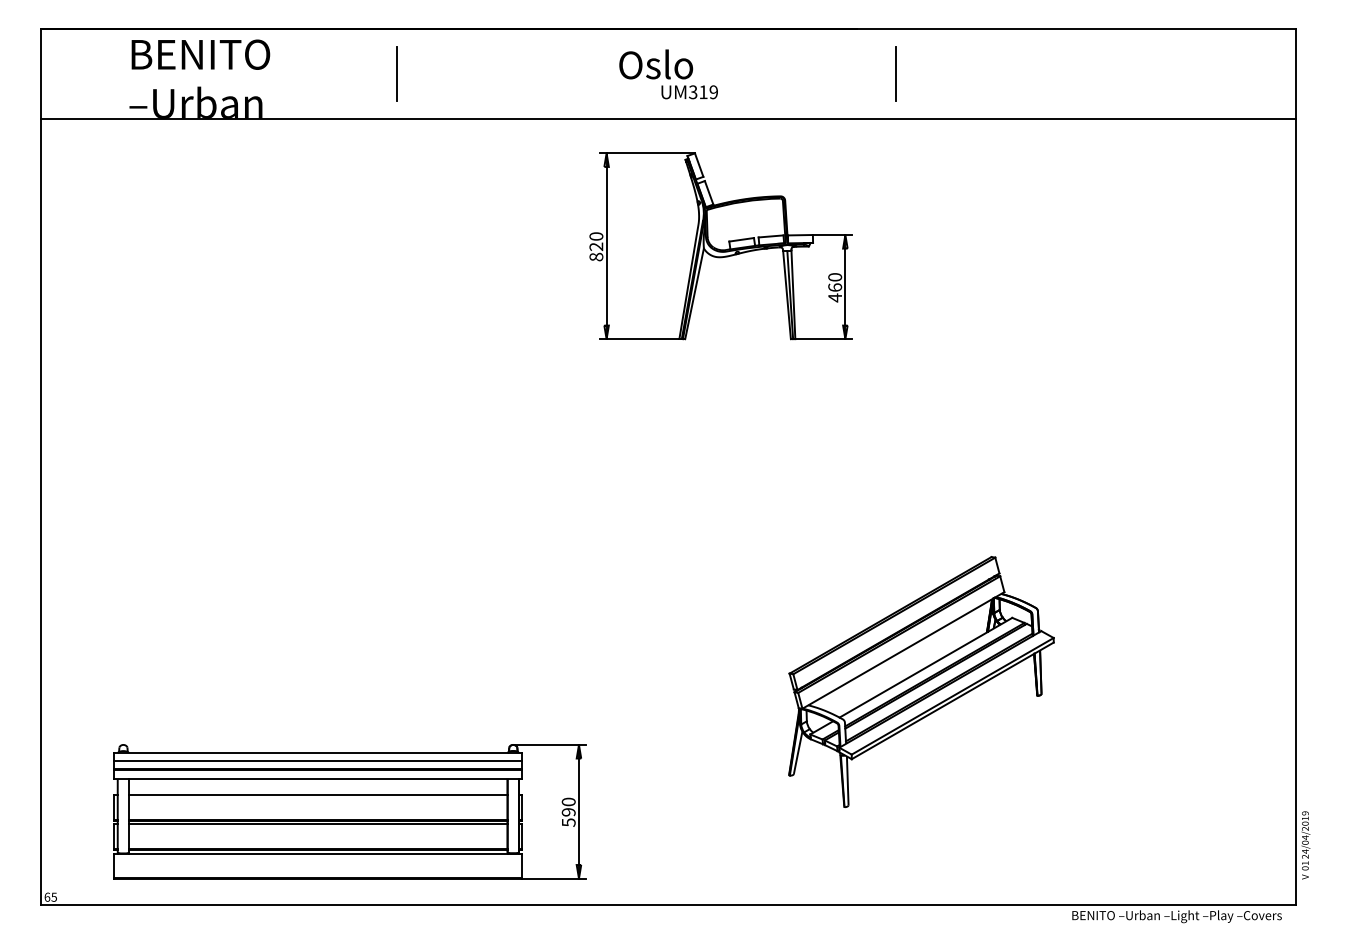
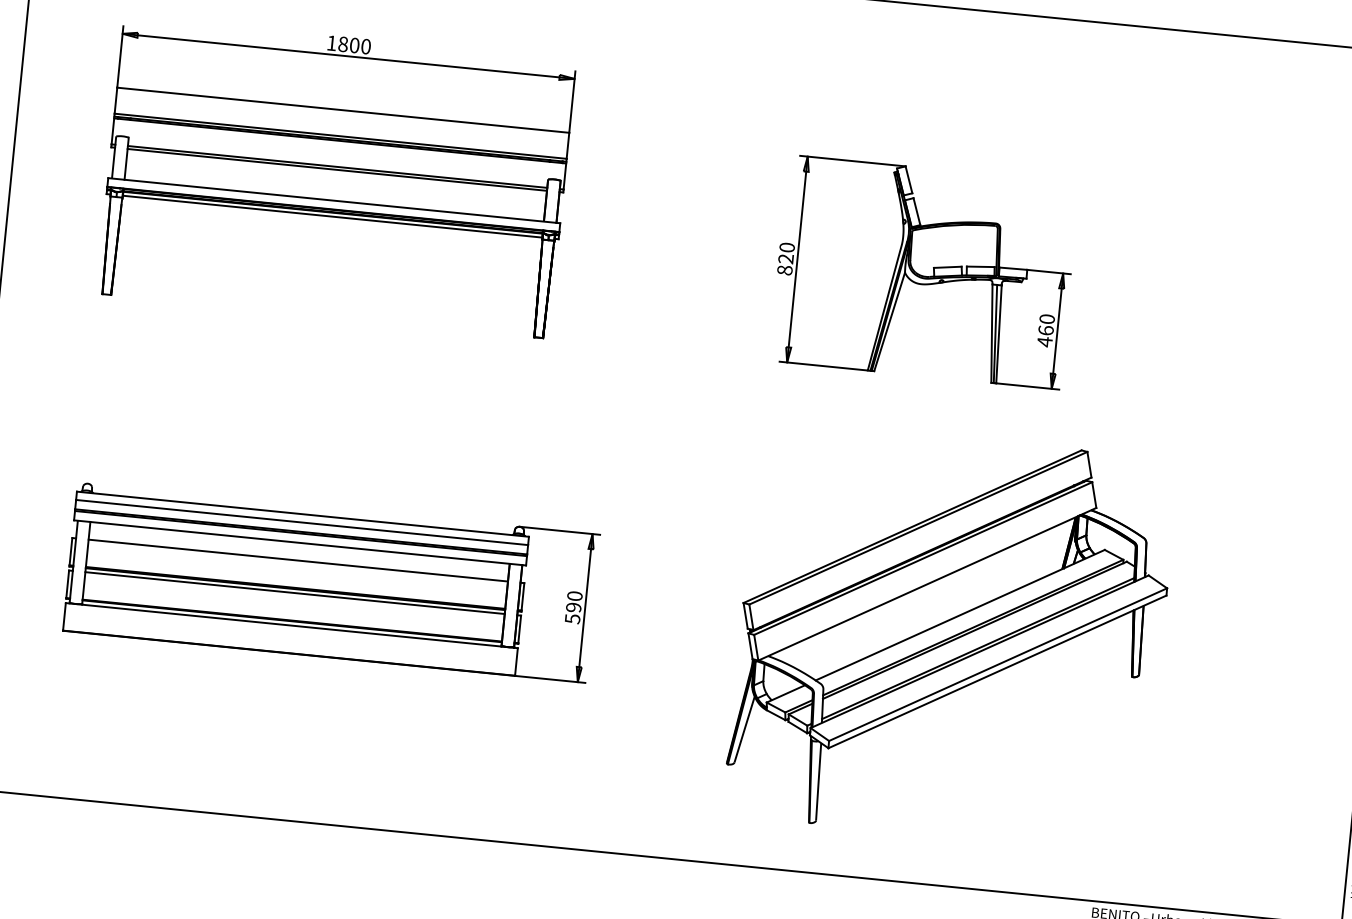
part: (720, 246) -> (923, 272), moved
part: (330, 325) -> (335, 176), added
part: (921, 681) -> (951, 636), size x1.43
part: (349, 811) -> (330, 582), moved

